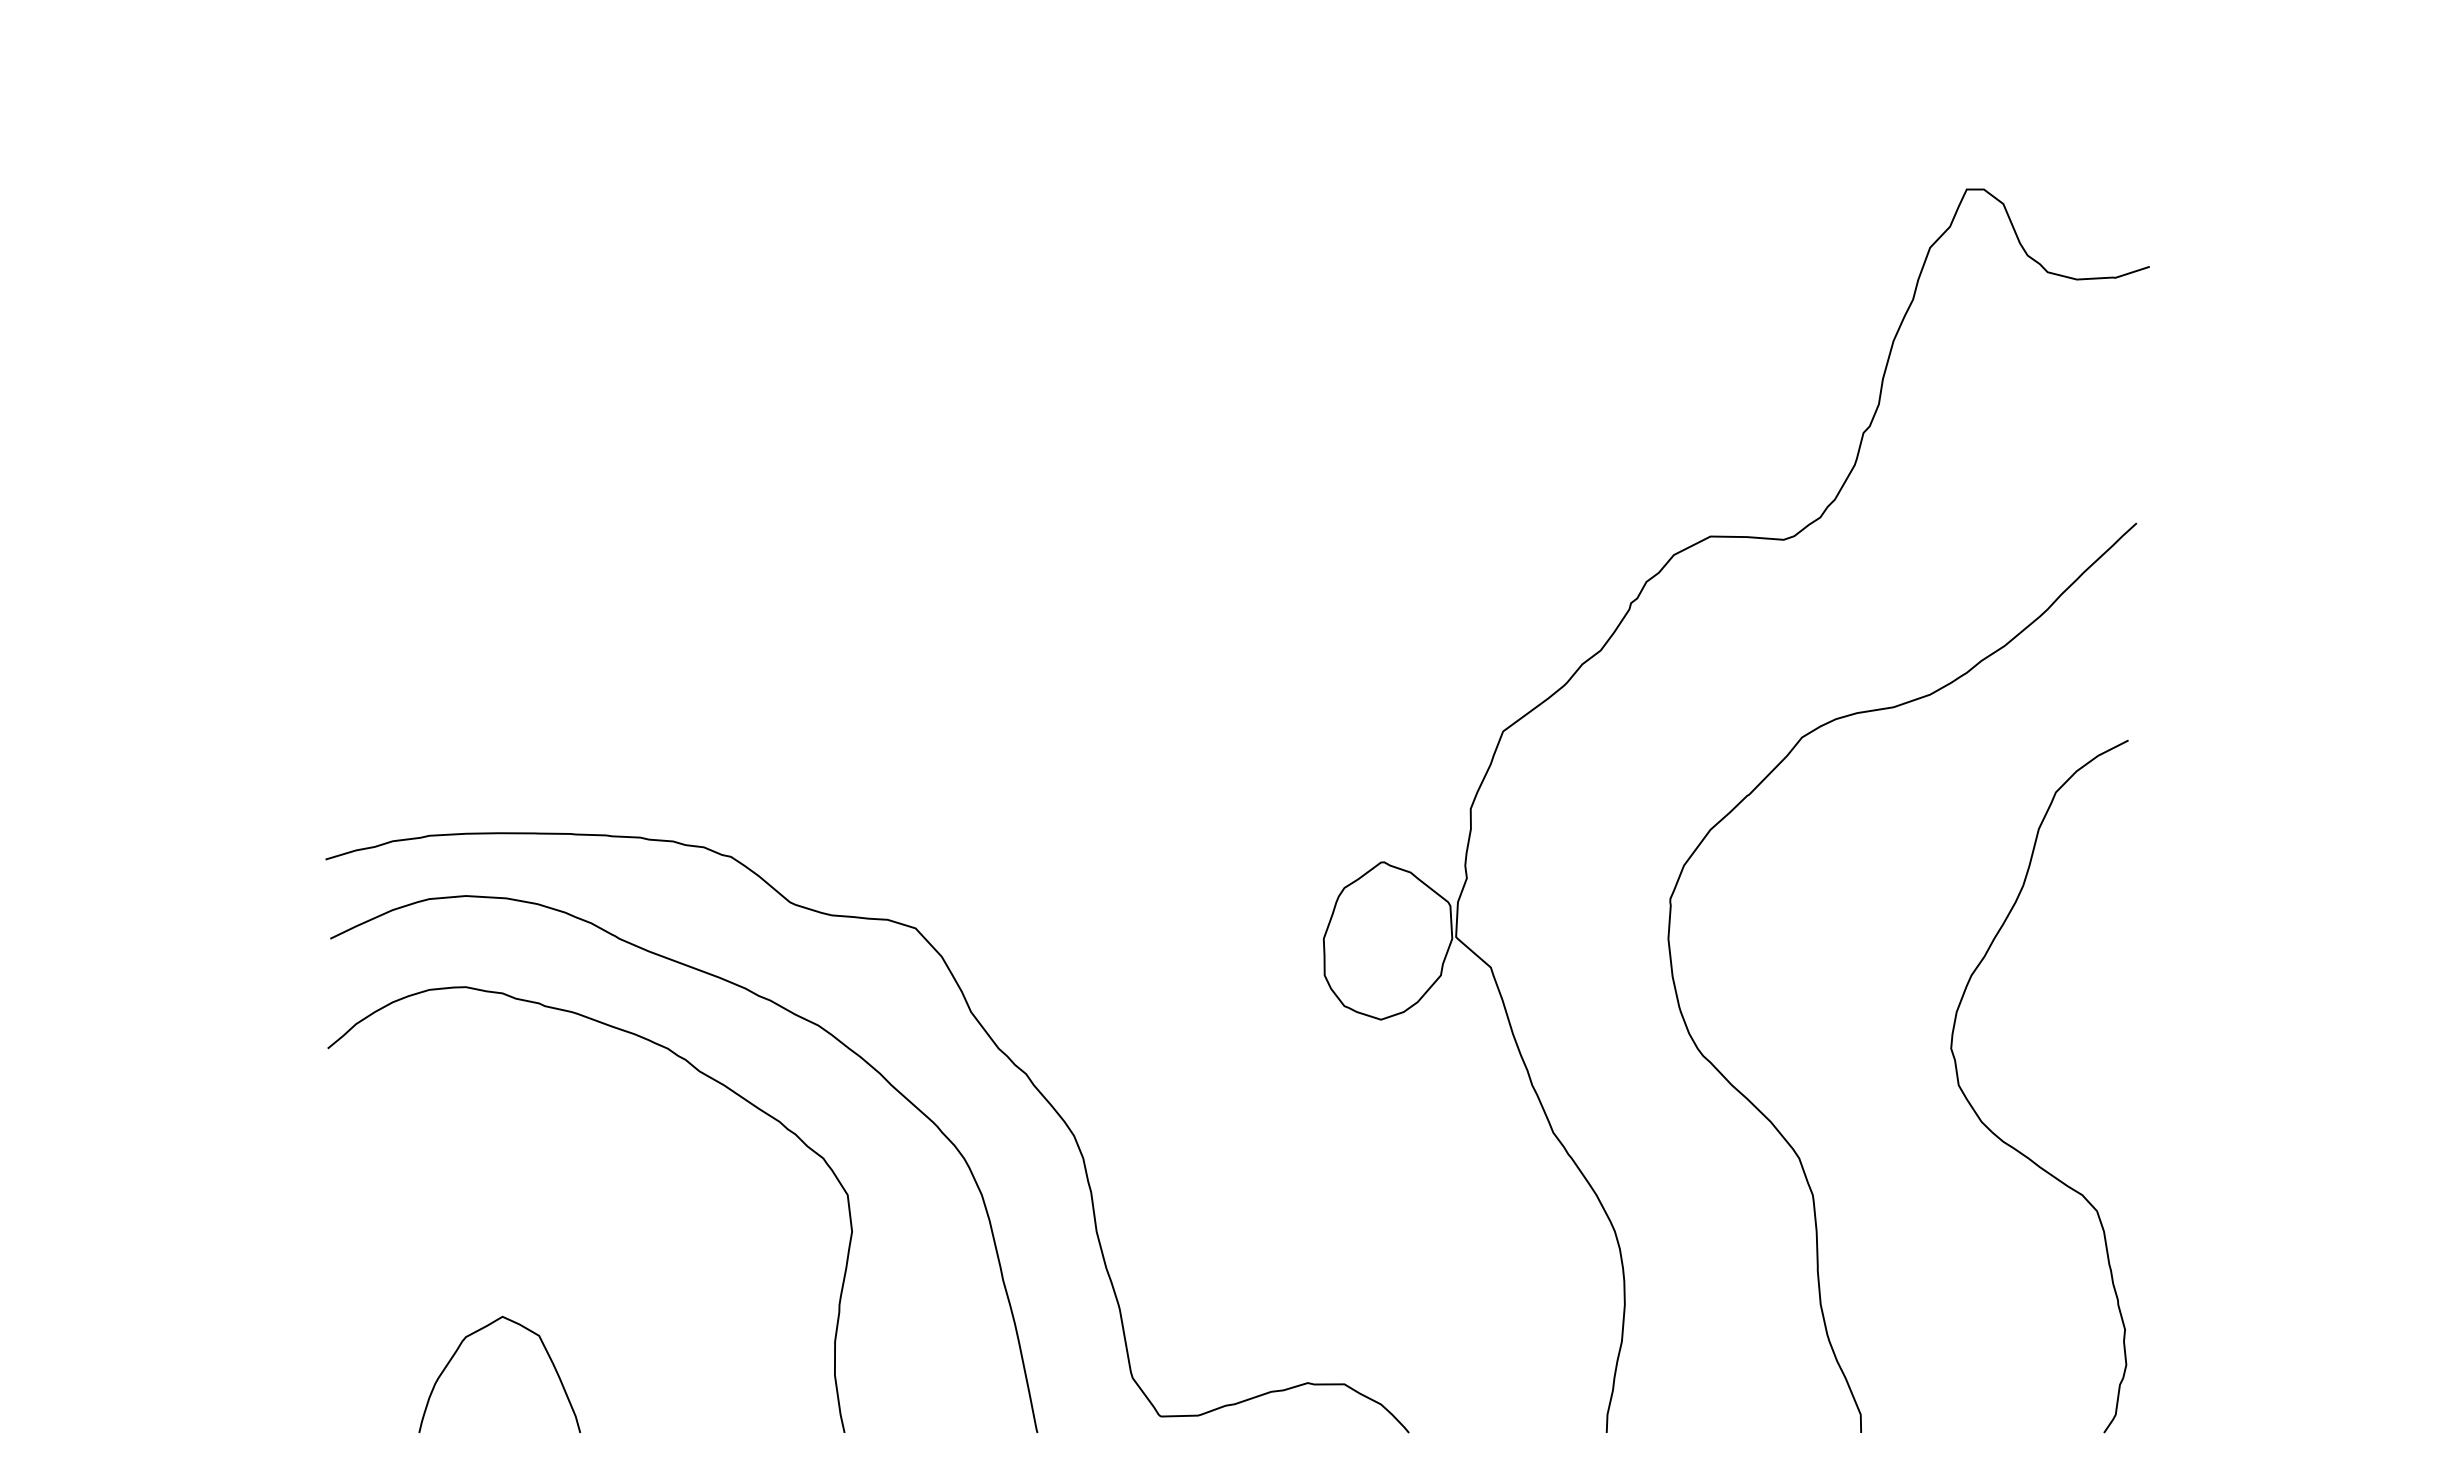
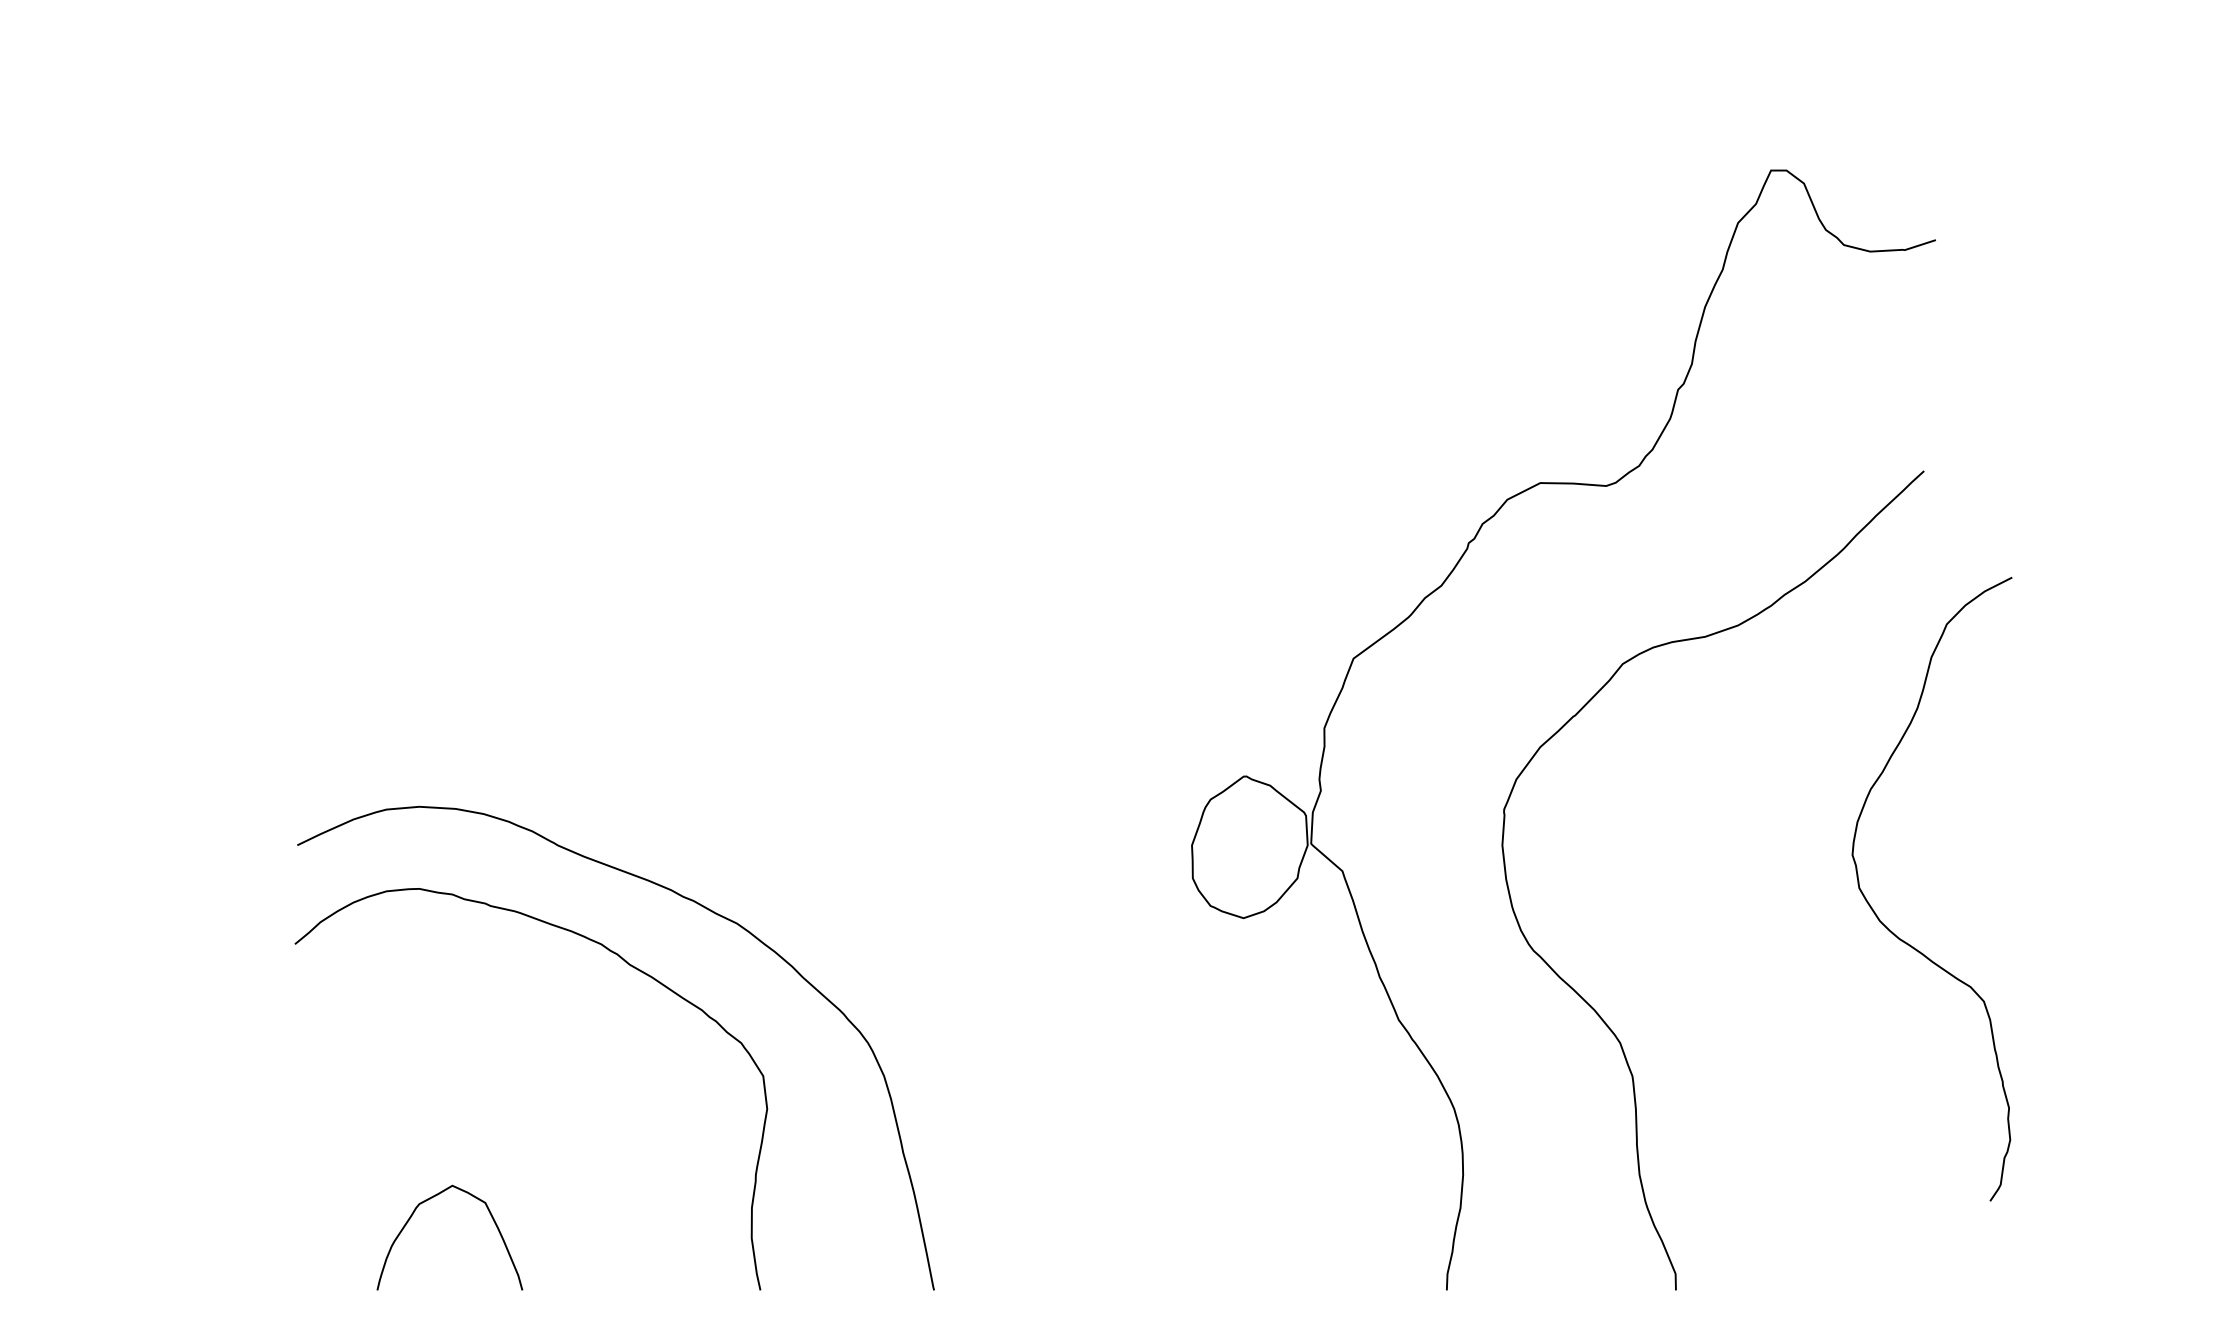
curve: (989, 1038) -> (890, 935), removed
curve: (1995, 1133) -> (1892, 931), moved

